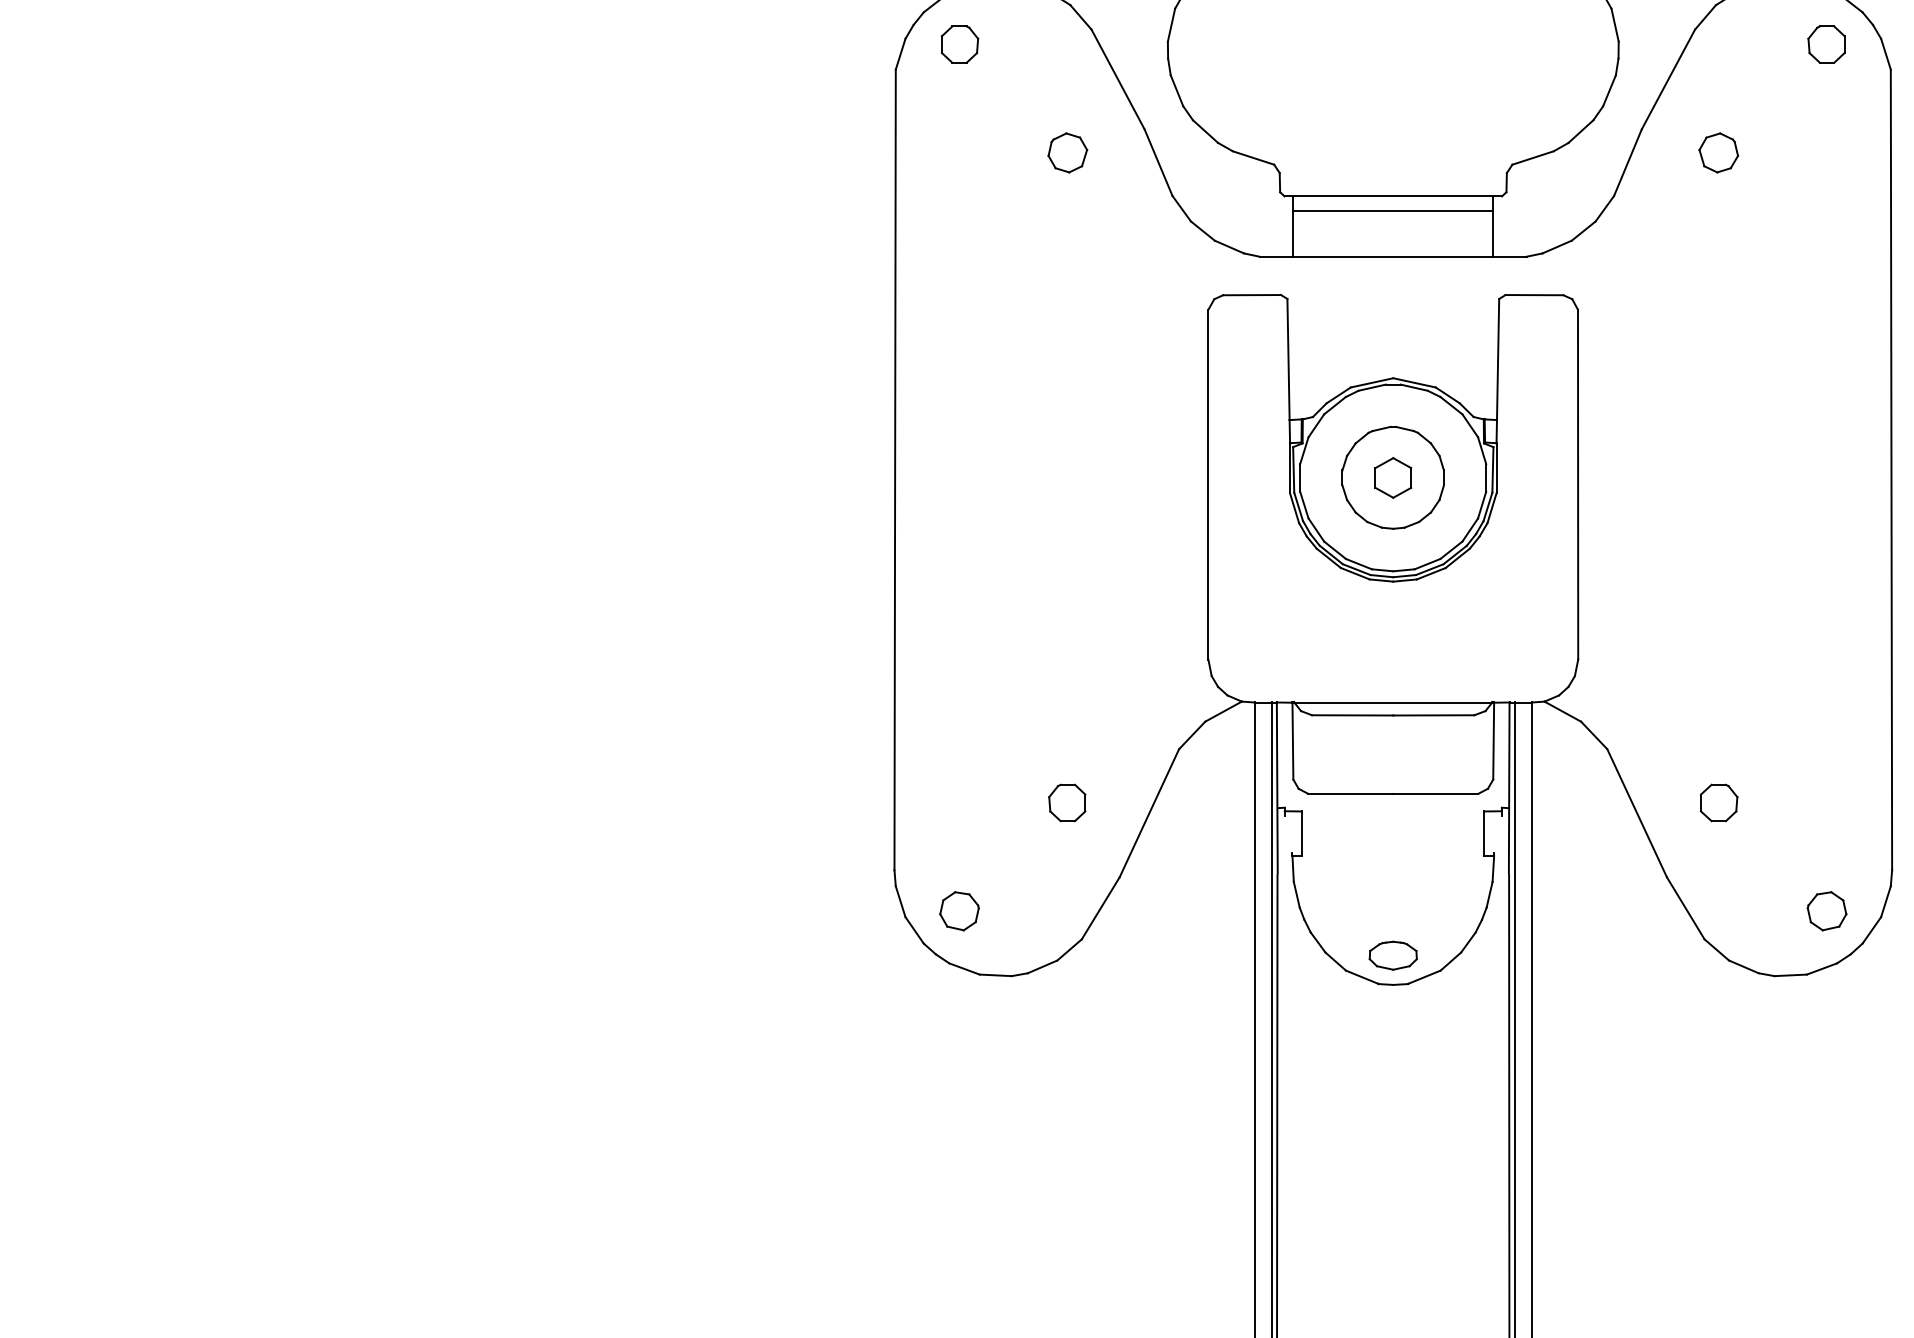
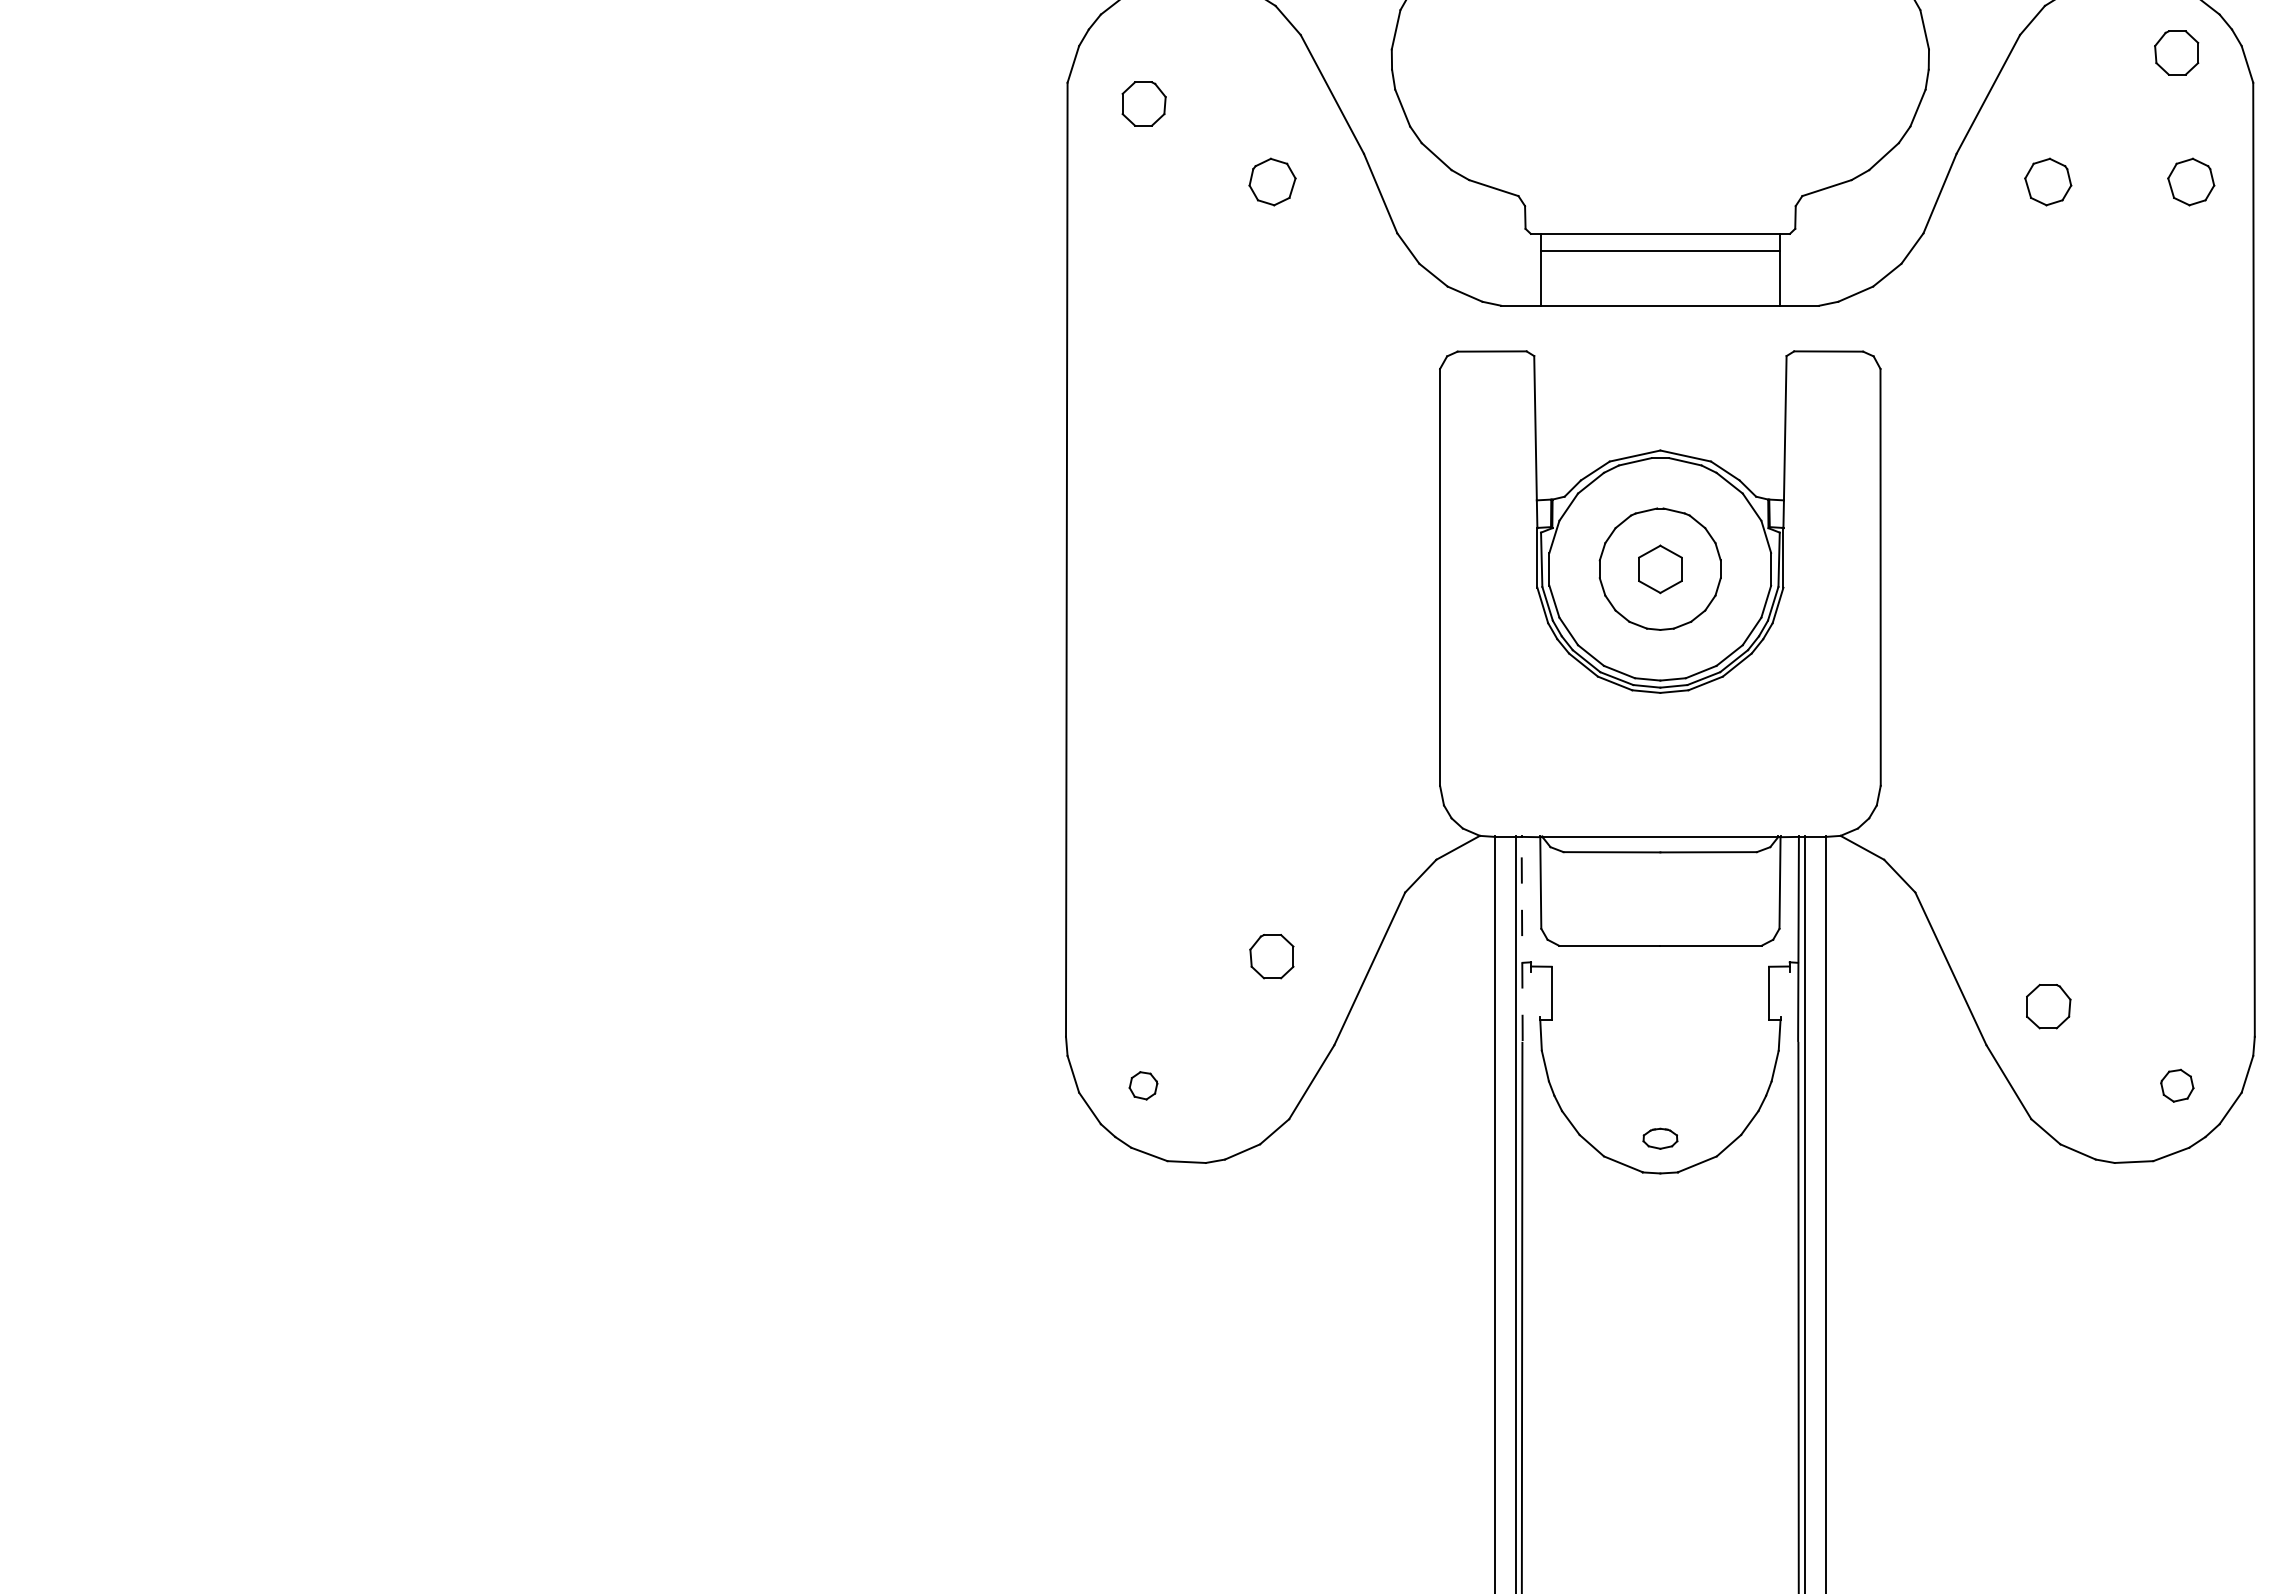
part: (959, 44) -> (1143, 103), moved
part: (1838, 152) -> (2191, 181), added
line: (1277, 787) -> (1522, 938), solid -> dashed
part: (1718, 802) -> (2048, 1006), moved
part: (959, 911) -> (1143, 1085), size x0.6
part: (1827, 911) -> (2177, 1085), size x0.7
part: (1393, 955) -> (1660, 1138), size x0.6

